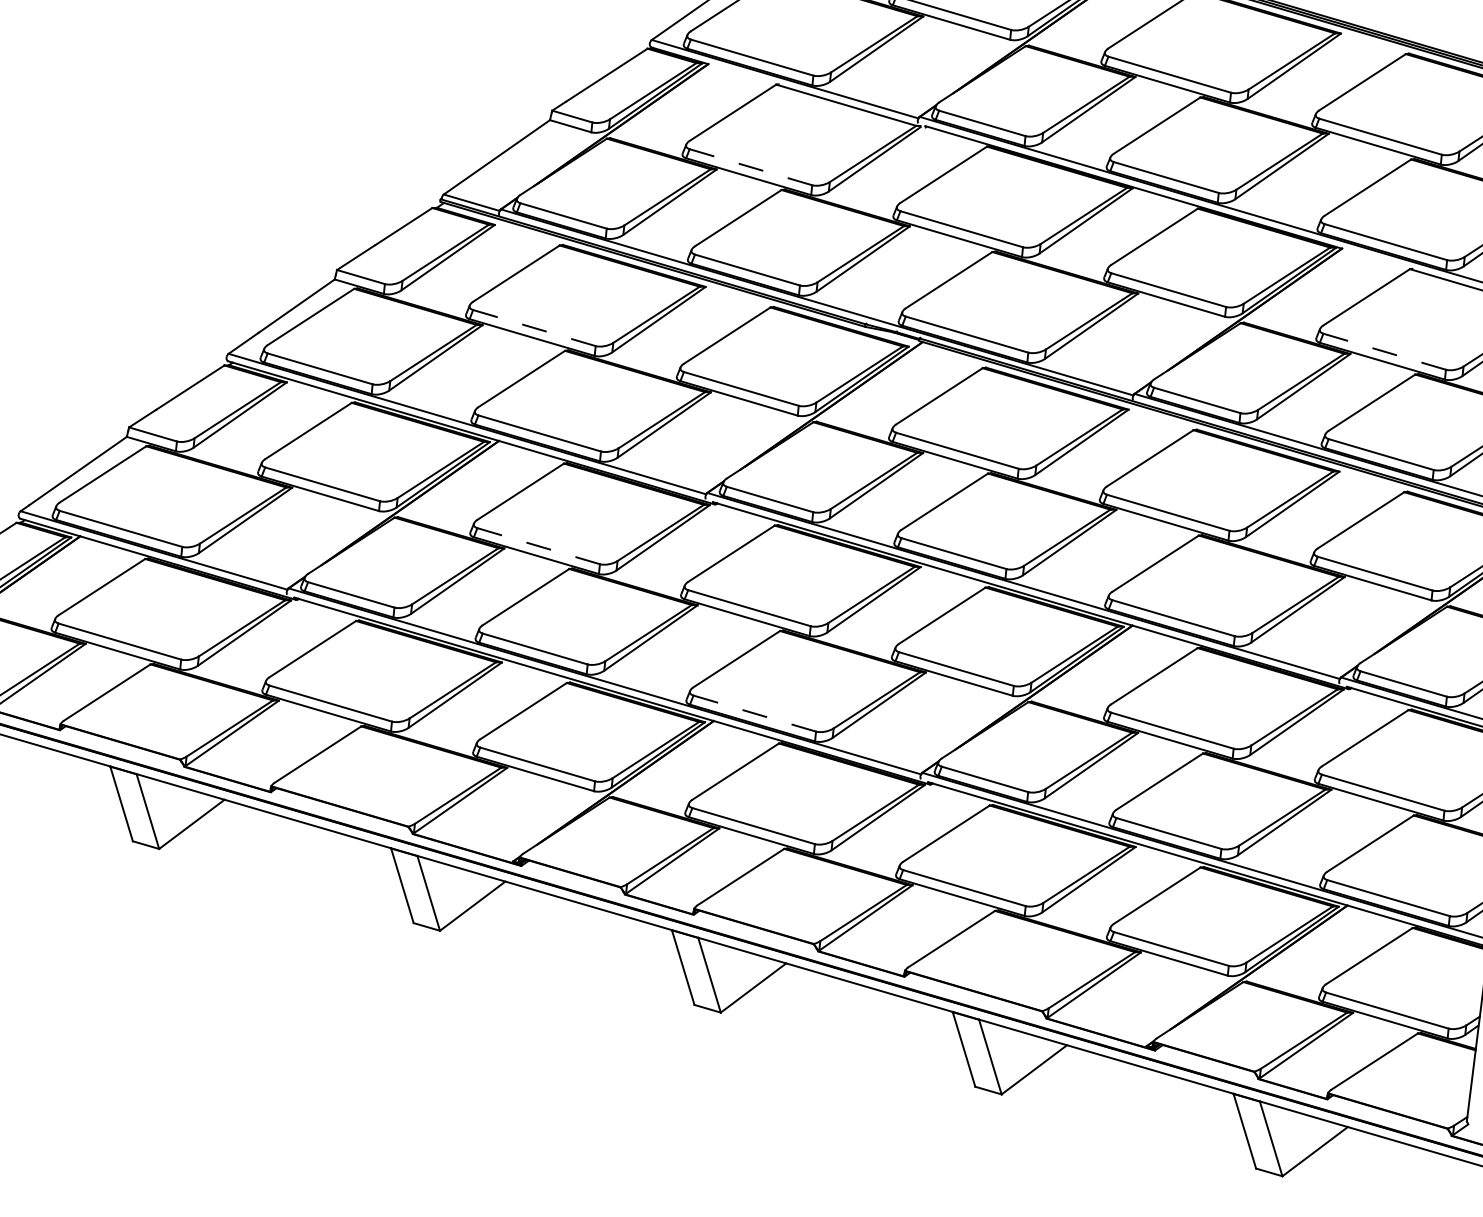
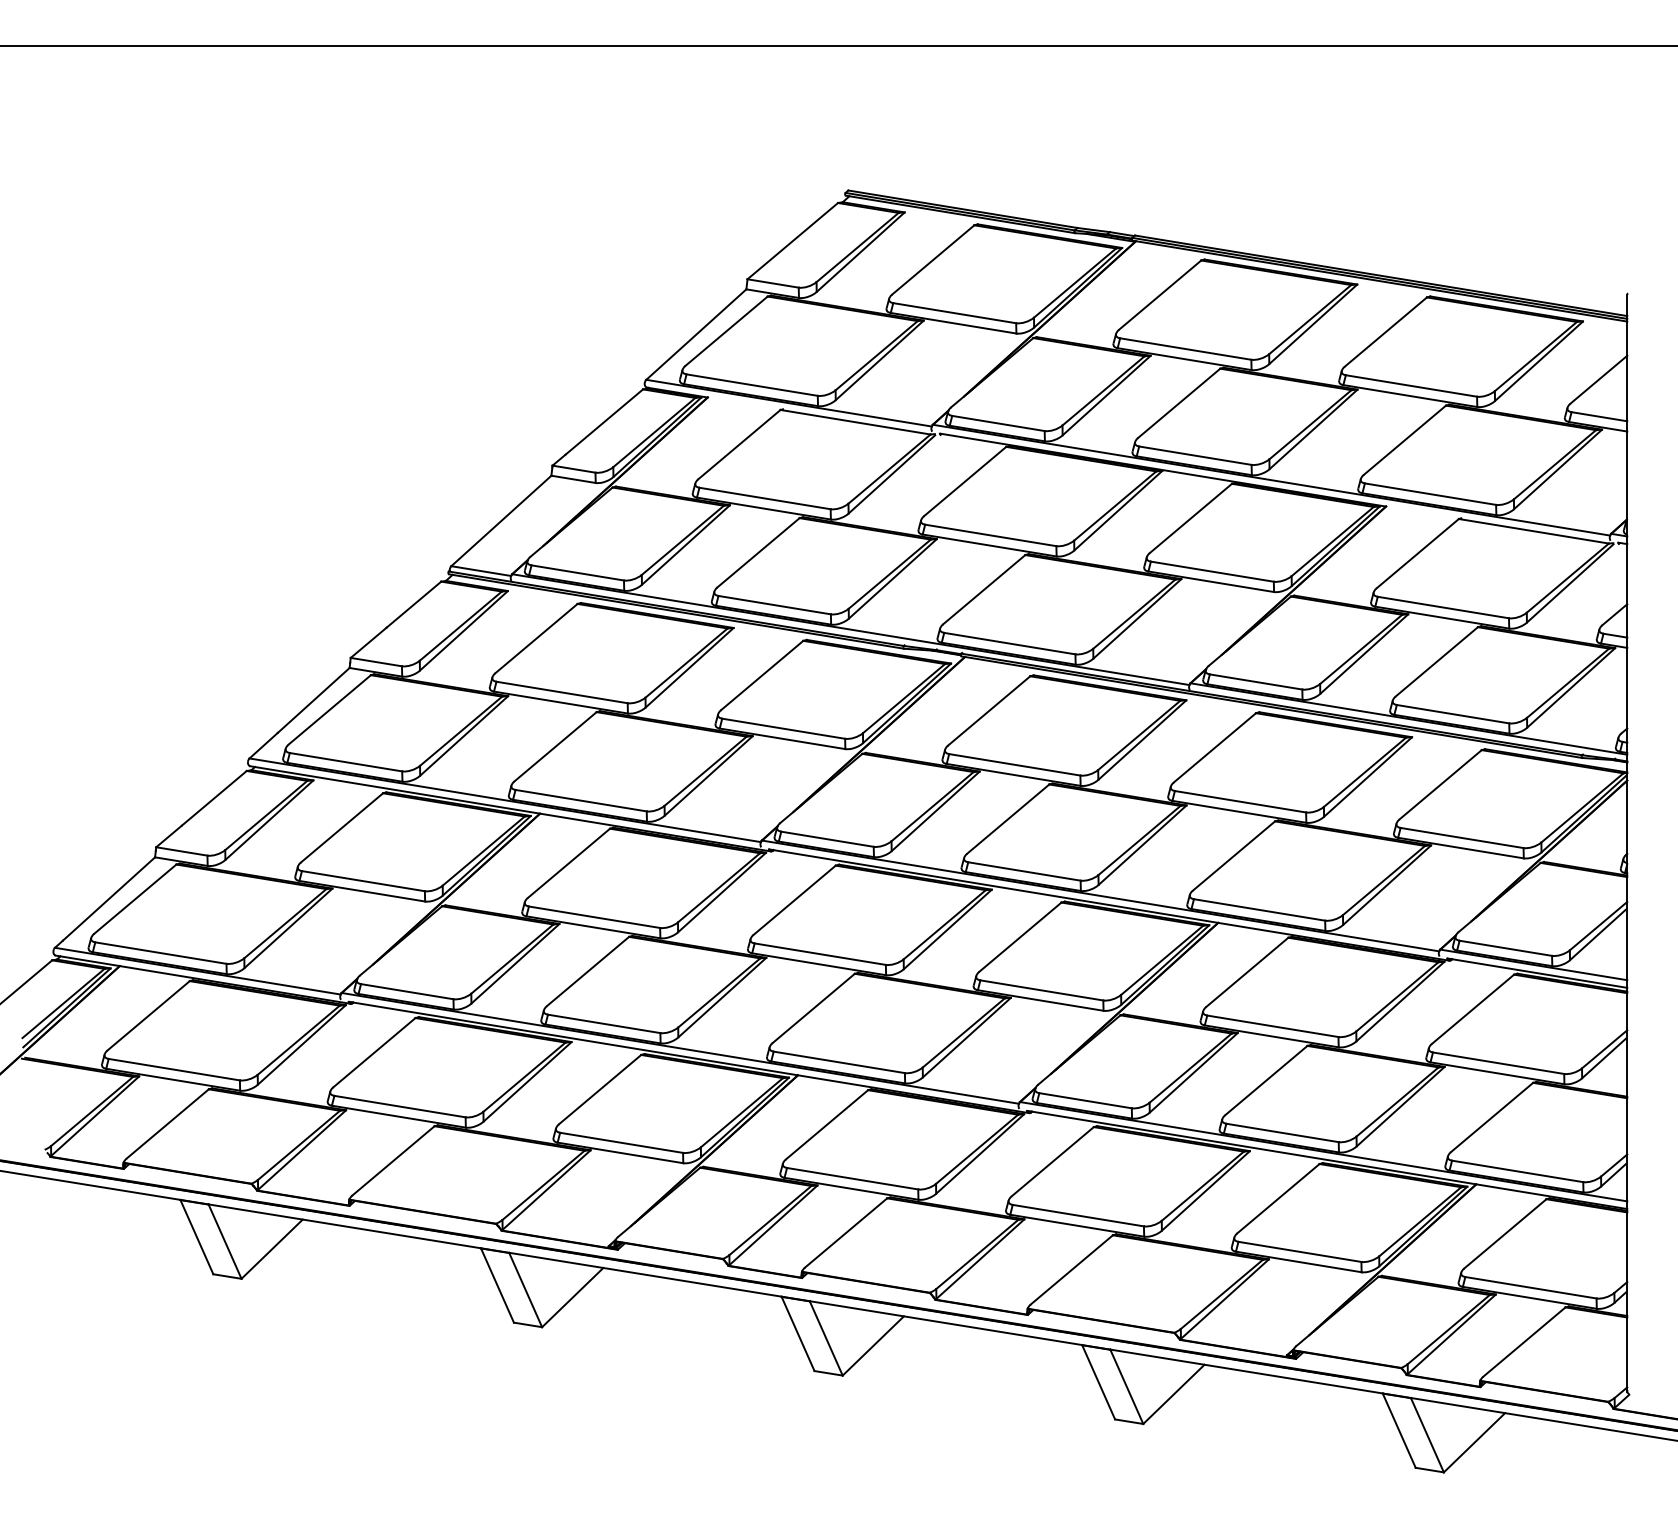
line: (750, 167) -> (764, 498), dashed -> solid
line: (533, 328) -> (561, 692), dashed -> solid
line: (1383, 351) -> (1442, 607), dashed -> solid
line: (538, 546) -> (594, 917), dashed -> solid
line: (753, 713) -> (838, 1062), dashed -> solid

